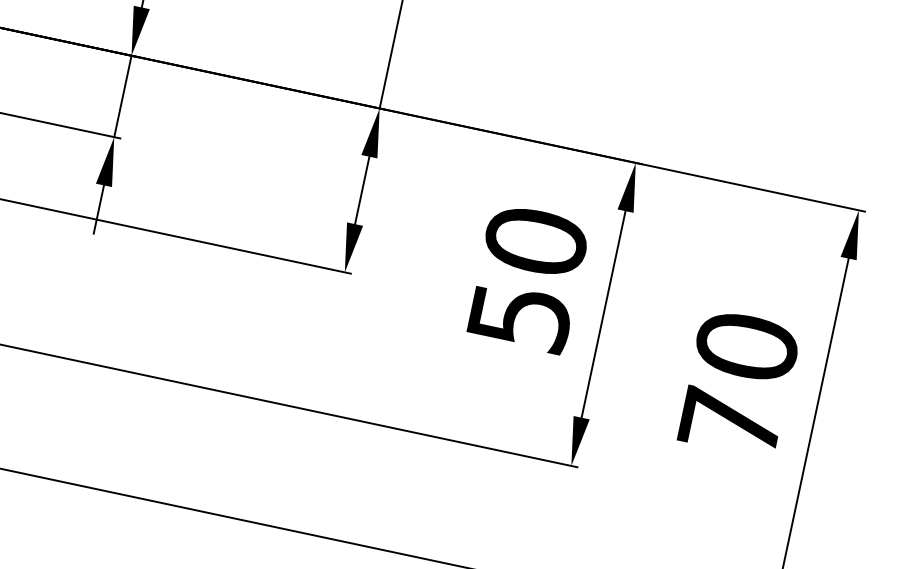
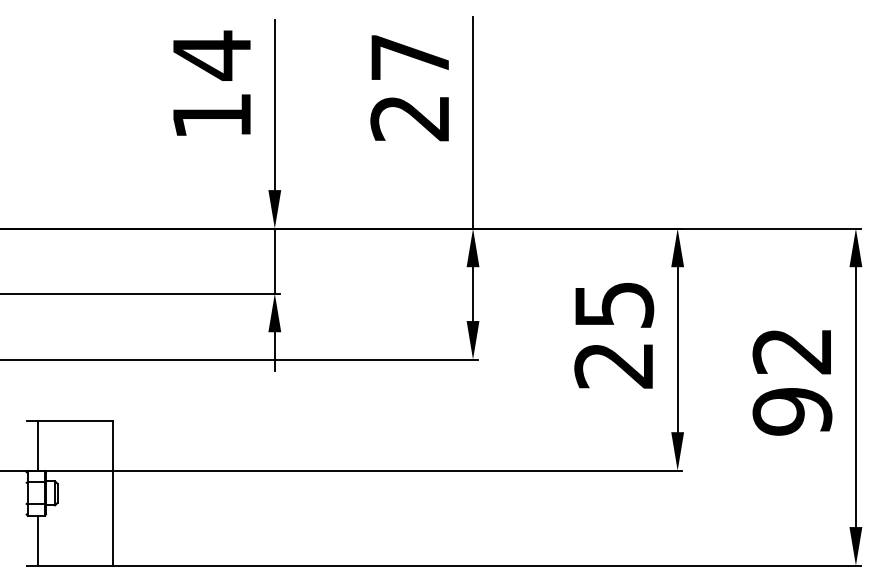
text: (528, 278) -> (614, 334), 50 -> 25
text: (738, 384) -> (792, 381), 70 -> 92

